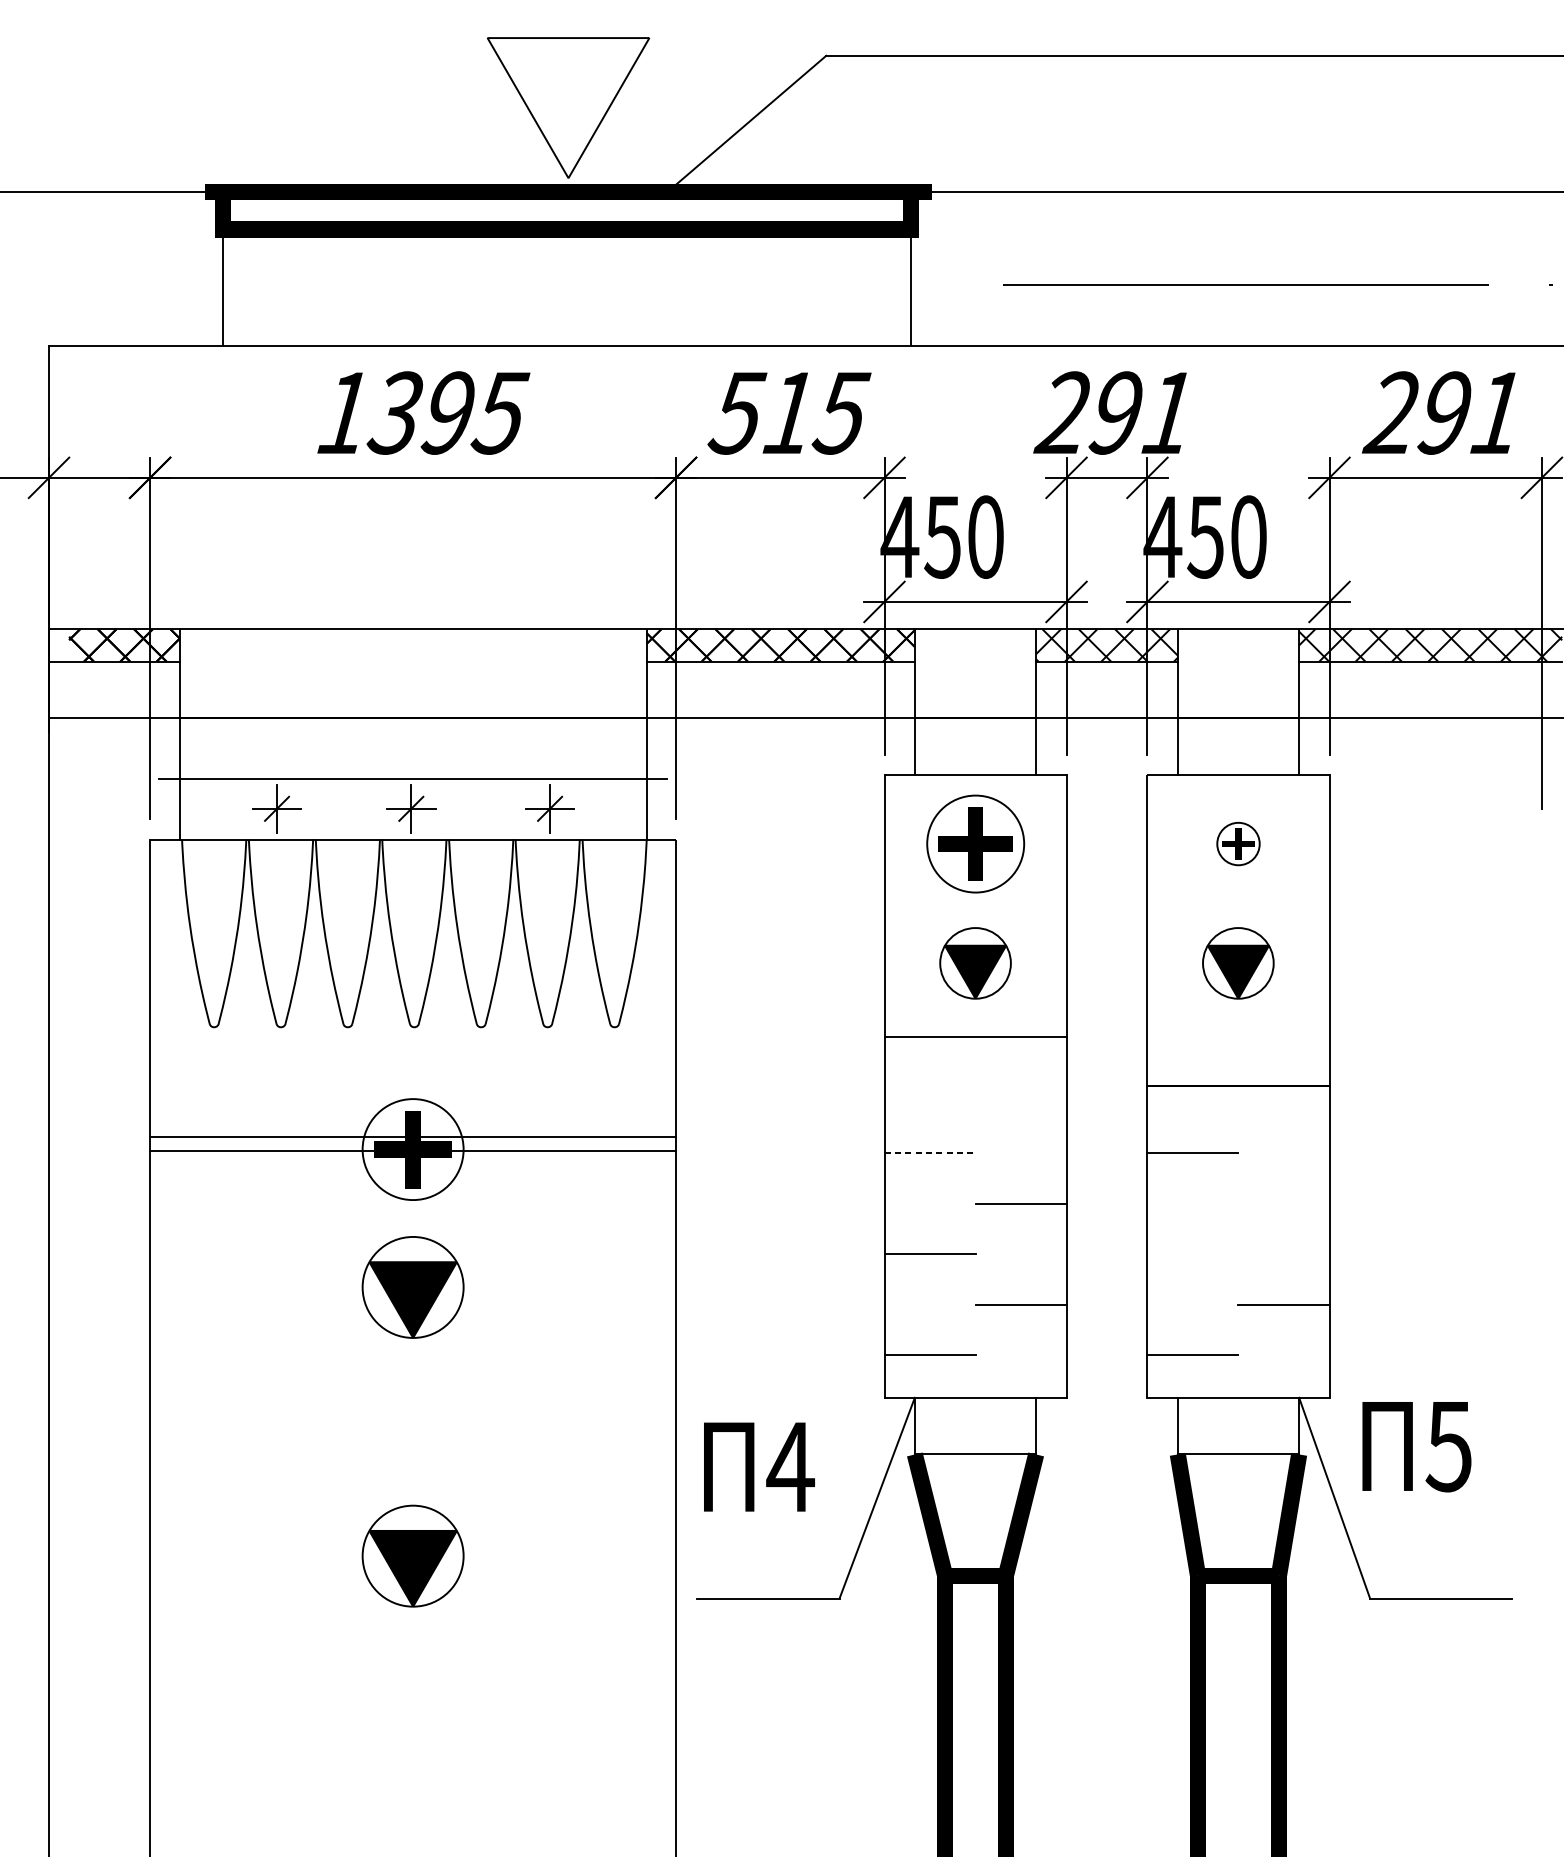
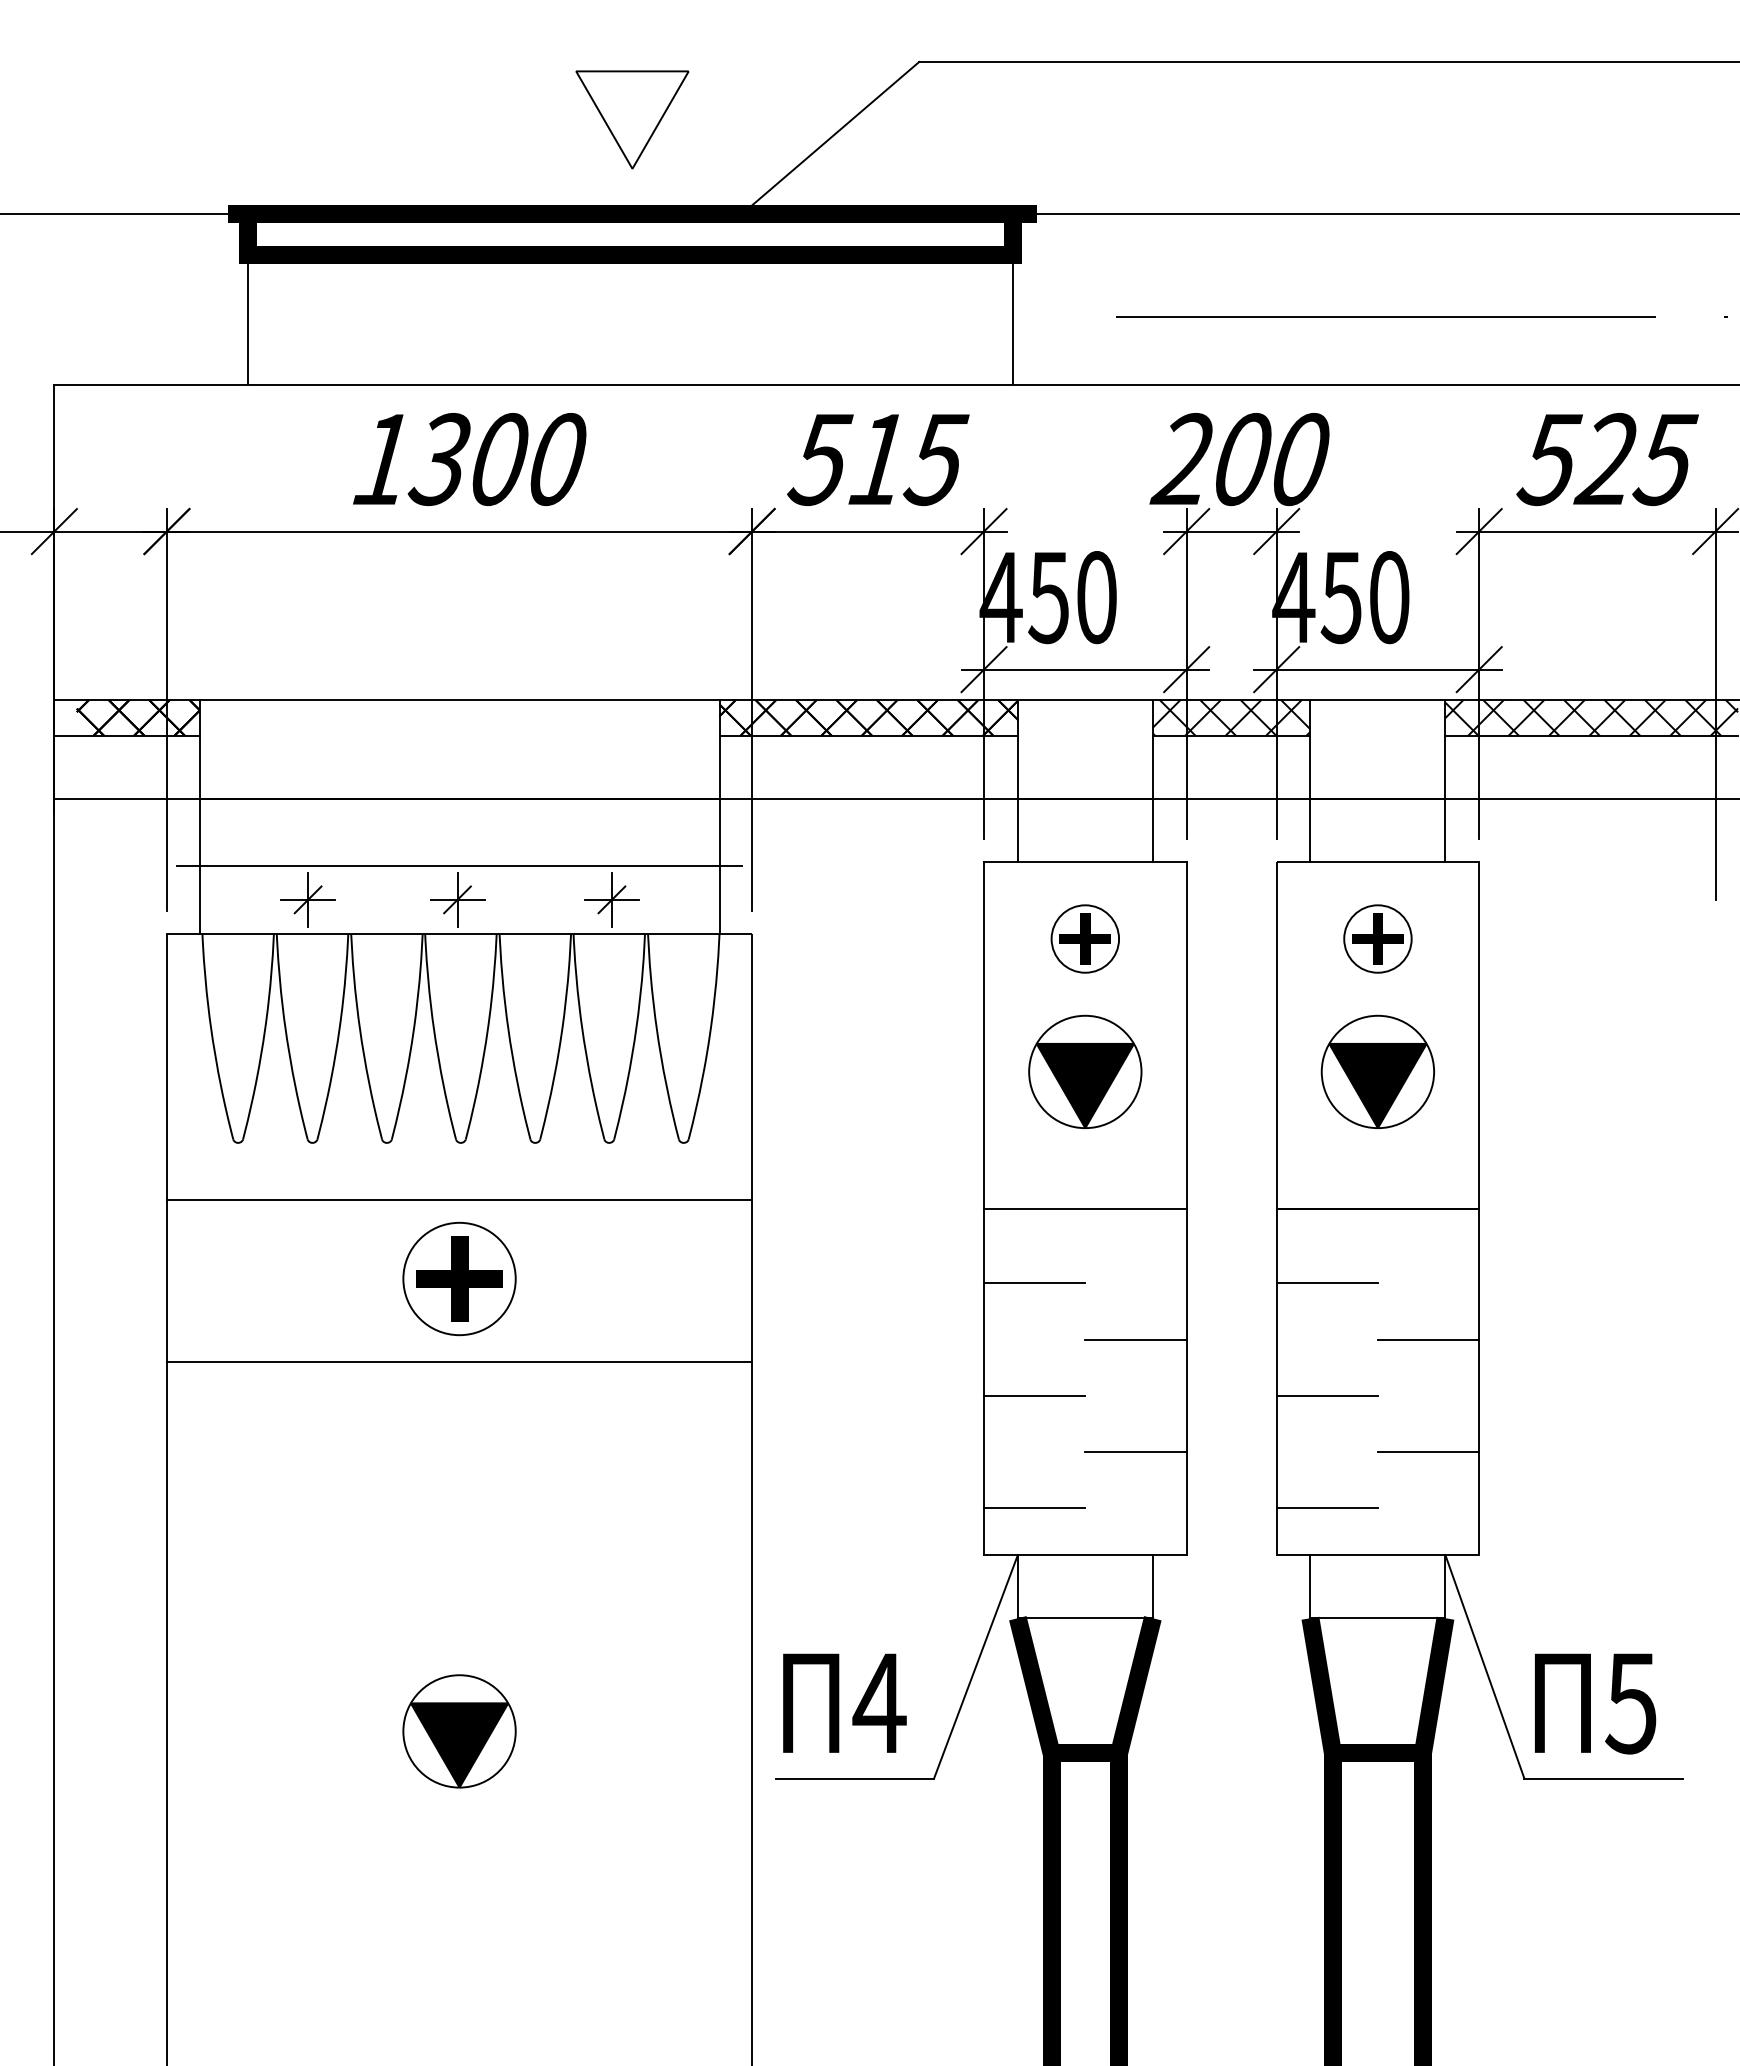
part: (568, 107) -> (632, 119), size x0.62
text: (475, 413) -> (529, 459), 1395 -> 1300
text: (1141, 413) -> (1270, 459), 291 -> 200
text: (1443, 413) -> (1606, 459), 291 -> 525
part: (974, 843) -> (1084, 938), size x0.62
part: (1238, 843) -> (1377, 938), size x1.43
part: (975, 963) -> (1085, 1071), size x1.43
part: (1238, 963) -> (1377, 1071), size x1.43
line: (975, 1036) -> (1085, 1208), moved
line: (413, 1136) -> (459, 1361), moved
line: (413, 1150) -> (459, 1199), moved
line: (929, 1153) -> (1034, 1283), dashed -> solid
line: (1283, 1203) -> (1428, 1339), added
line: (1192, 1254) -> (1326, 1395), added
part: (413, 1287) -> (459, 1432), removed
text: (1416, 1446) -> (1595, 1703), moved
text: (759, 1466) -> (844, 1702), moved

